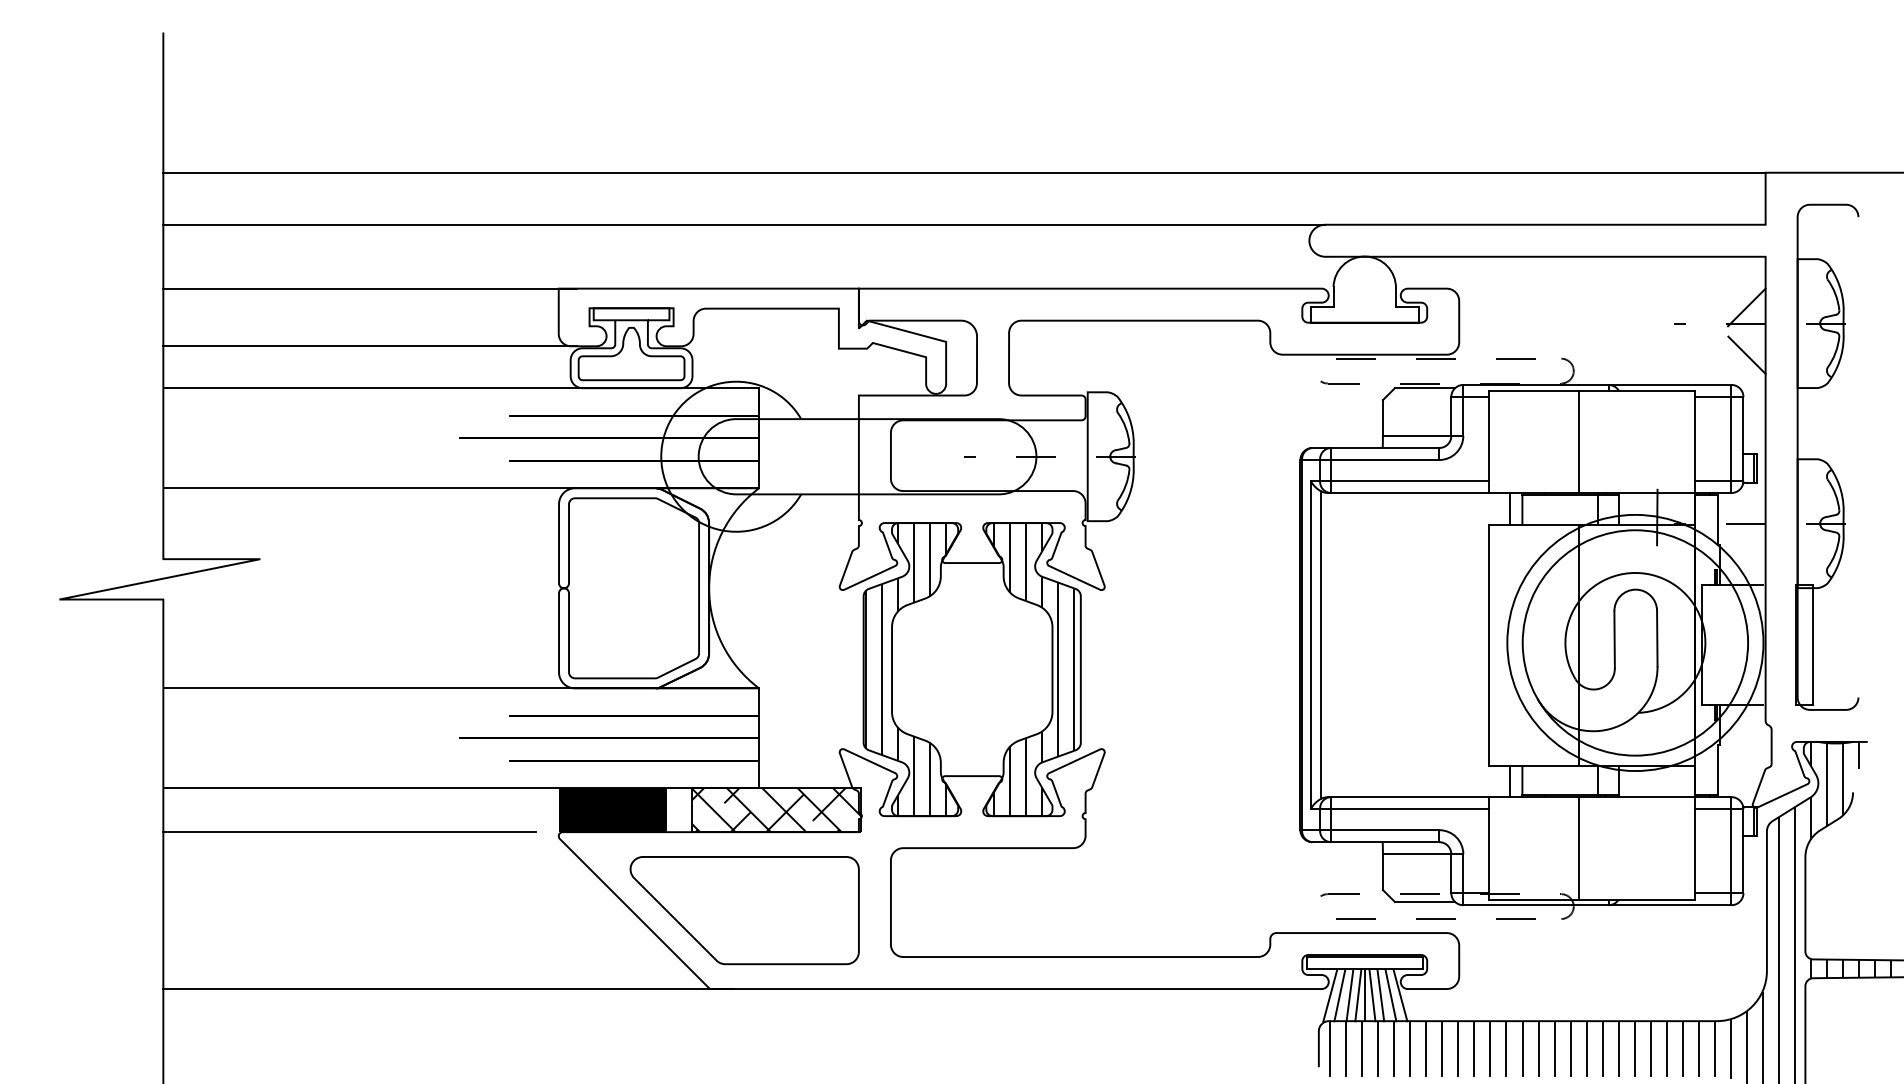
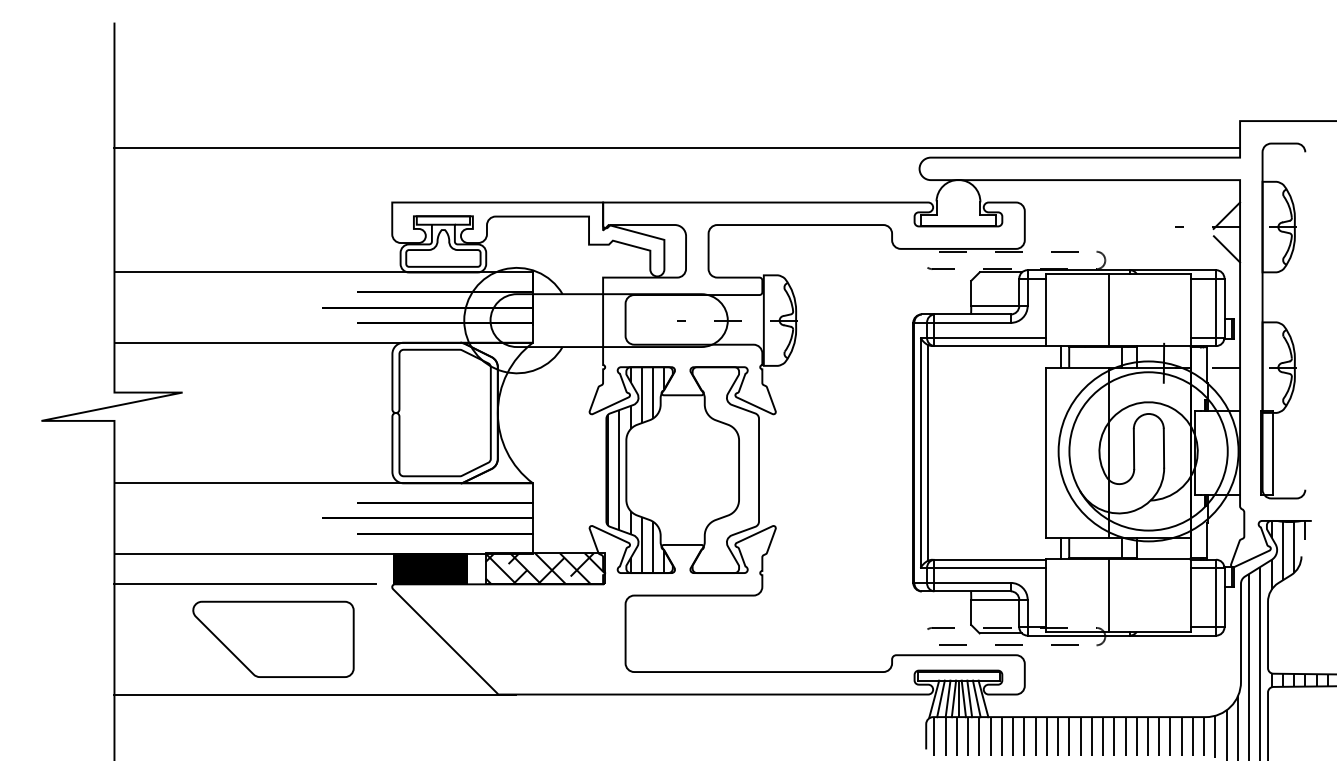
line: (964, 172) -> (677, 147), moved
line: (744, 224) -> (522, 157), removed
line: (369, 288) -> (259, 202), removed
line: (369, 346) -> (259, 243), removed
hatch: (1034, 669) -> (726, 470), removed
part: (744, 910) -> (273, 639), moved

